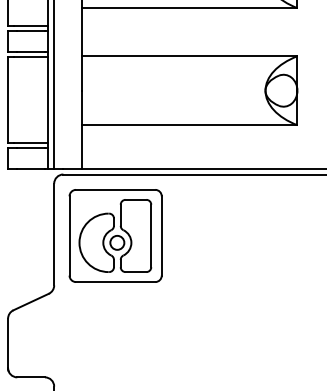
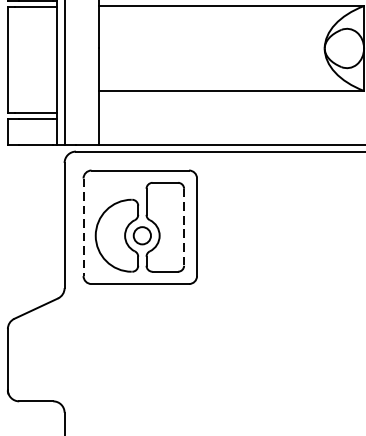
line: (69, 235) -> (83, 226), solid -> dashed
line: (151, 236) -> (184, 227), solid -> dashed

